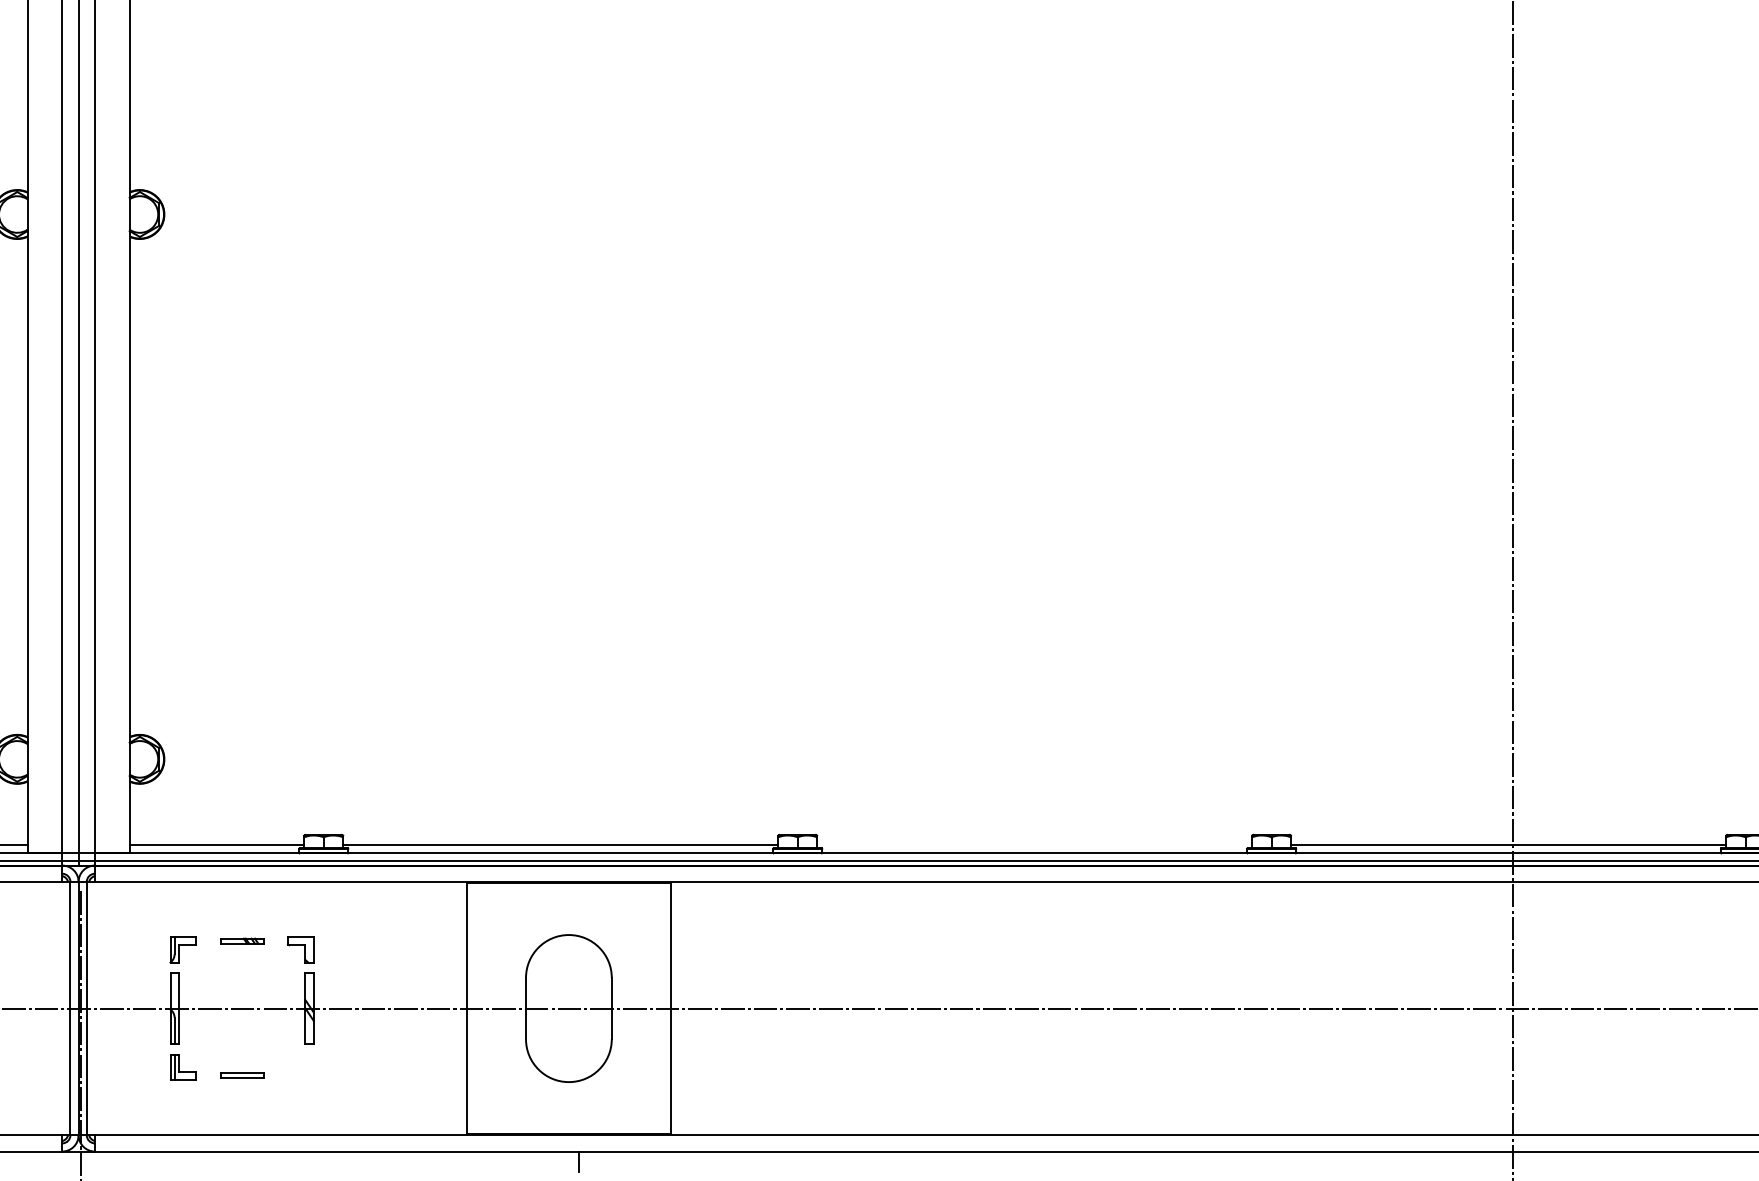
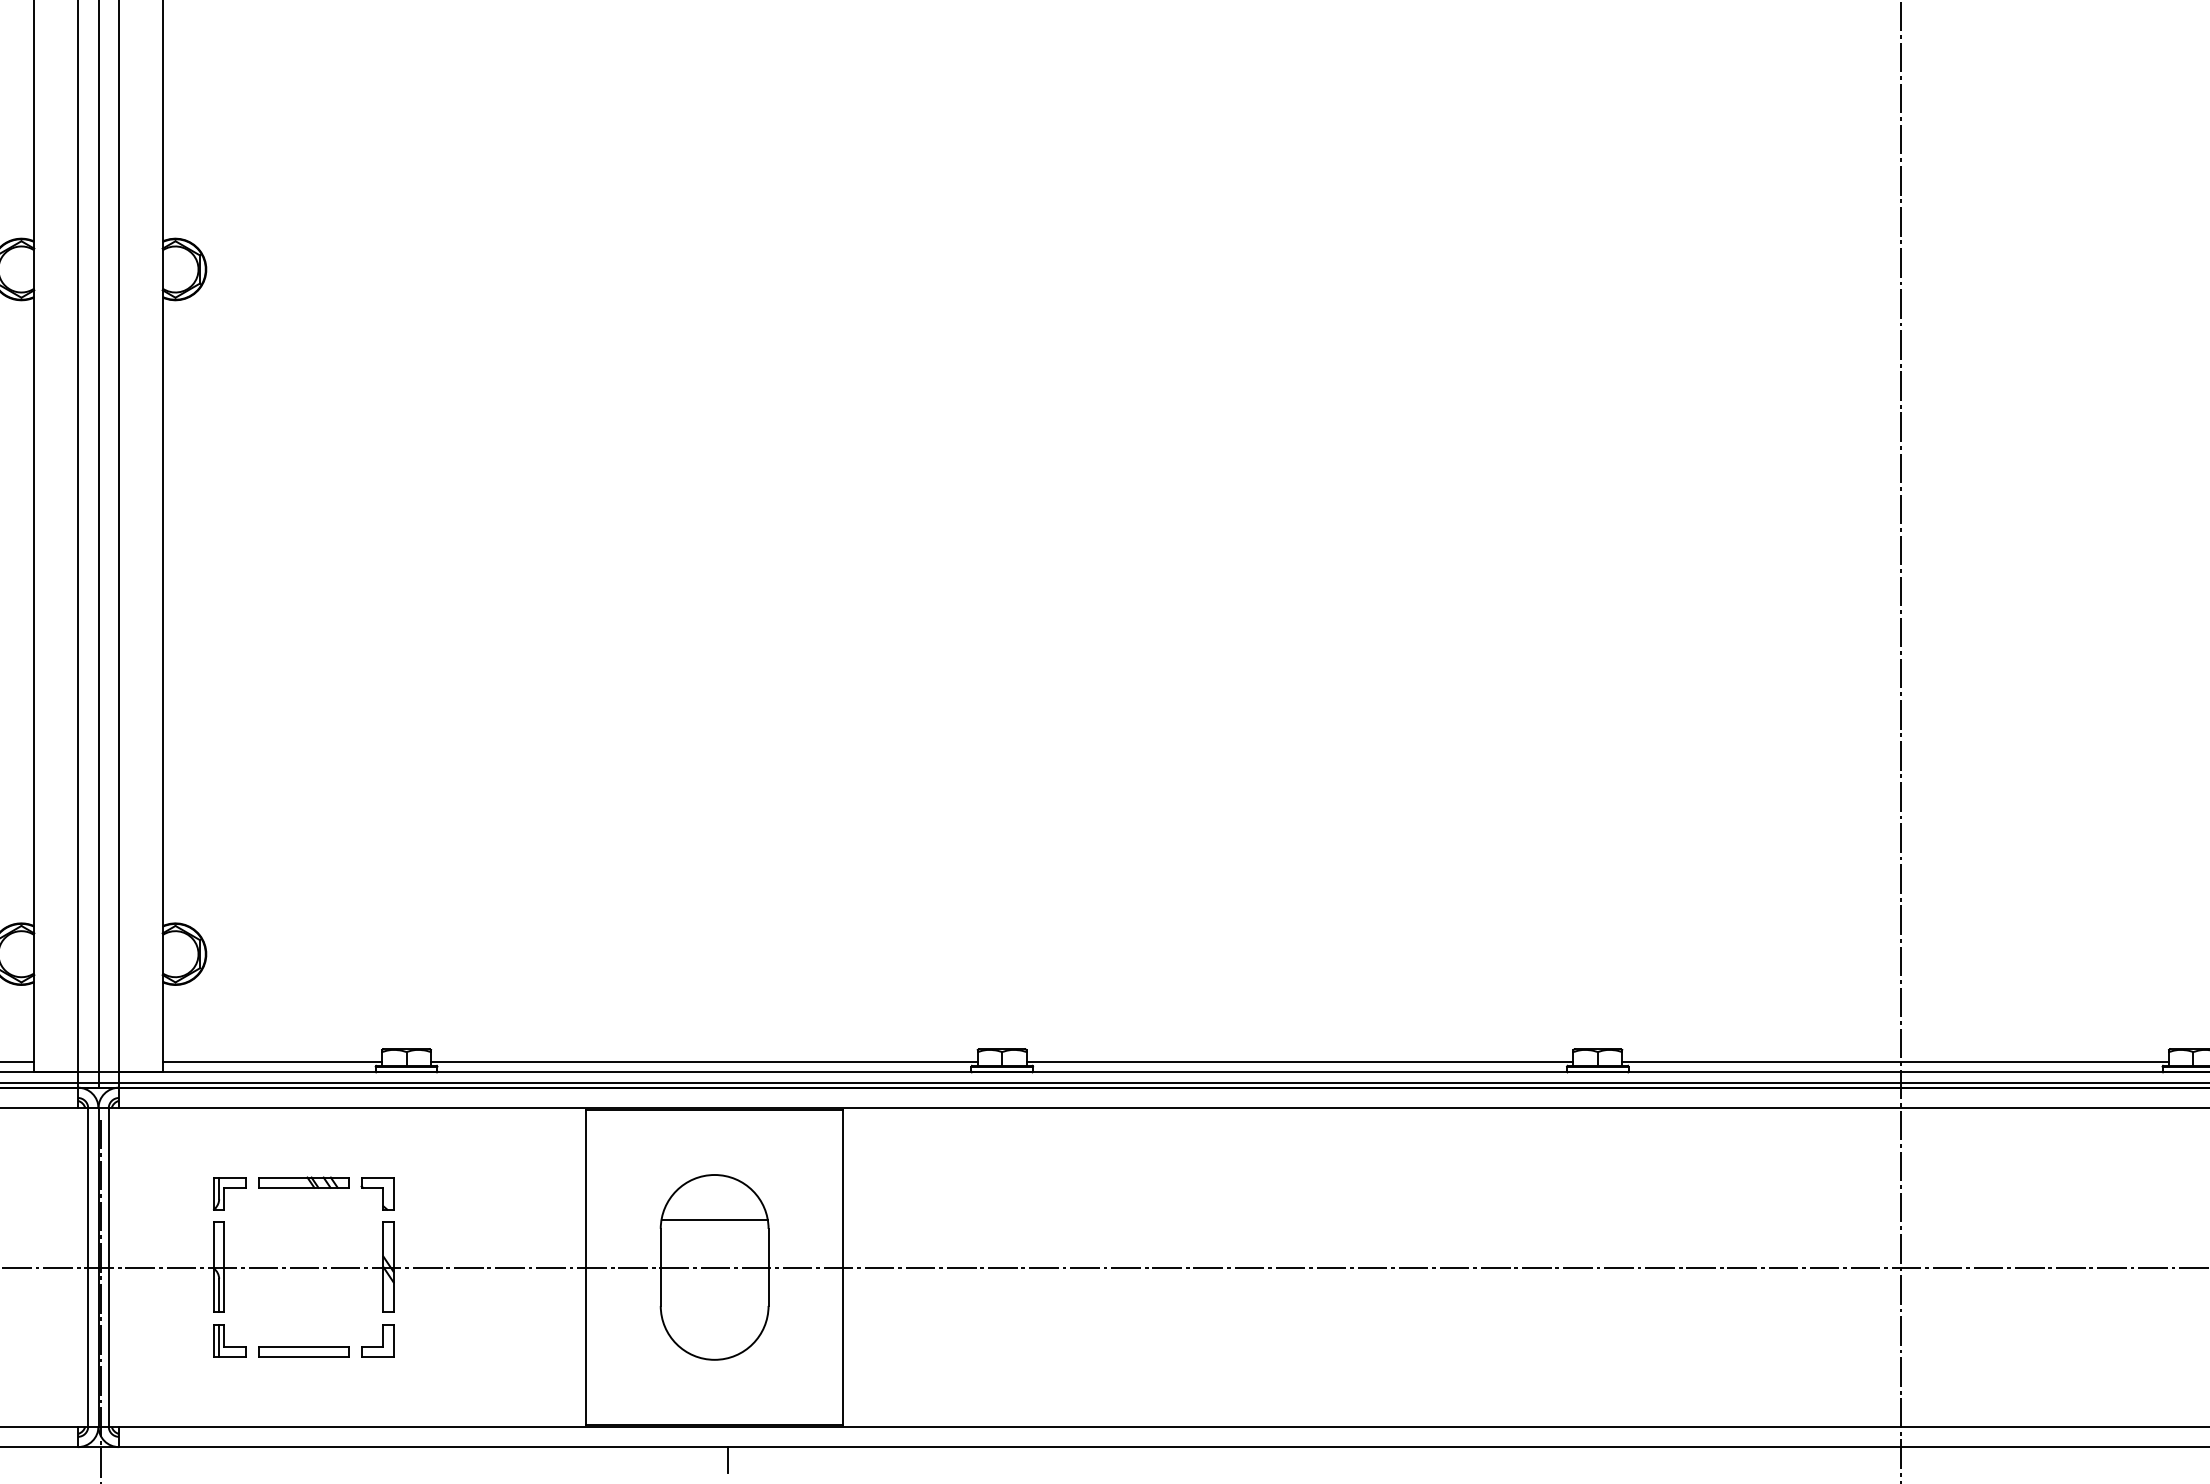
line: (1034, 845) -> (1299, 1062), added
part: (241, 941) -> (303, 1182), size x1.67
line: (568, 971) -> (714, 1220), added
part: (300, 1066) -> (377, 1340), added
part: (241, 1075) -> (303, 1351), size x1.67

